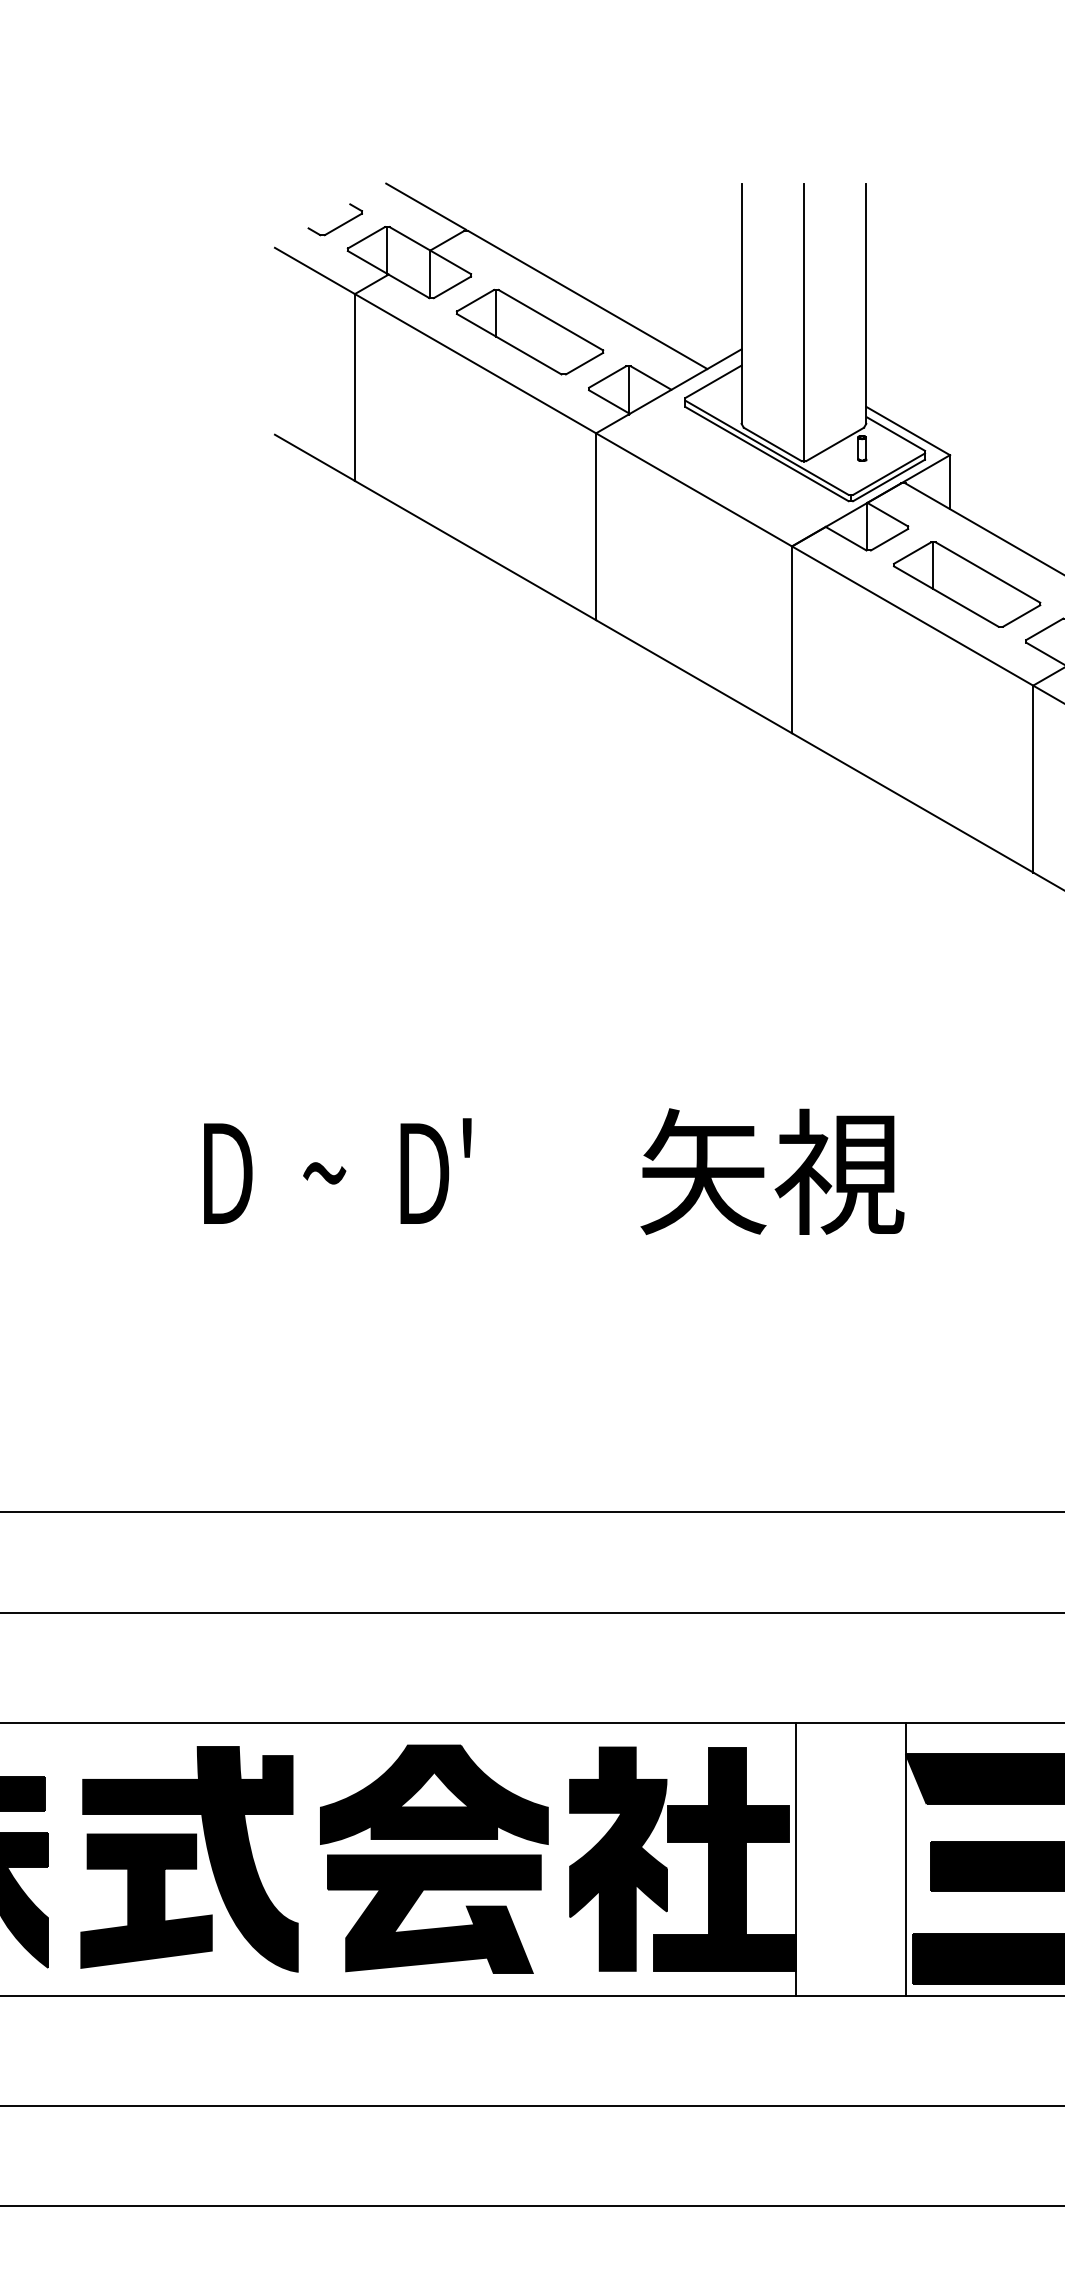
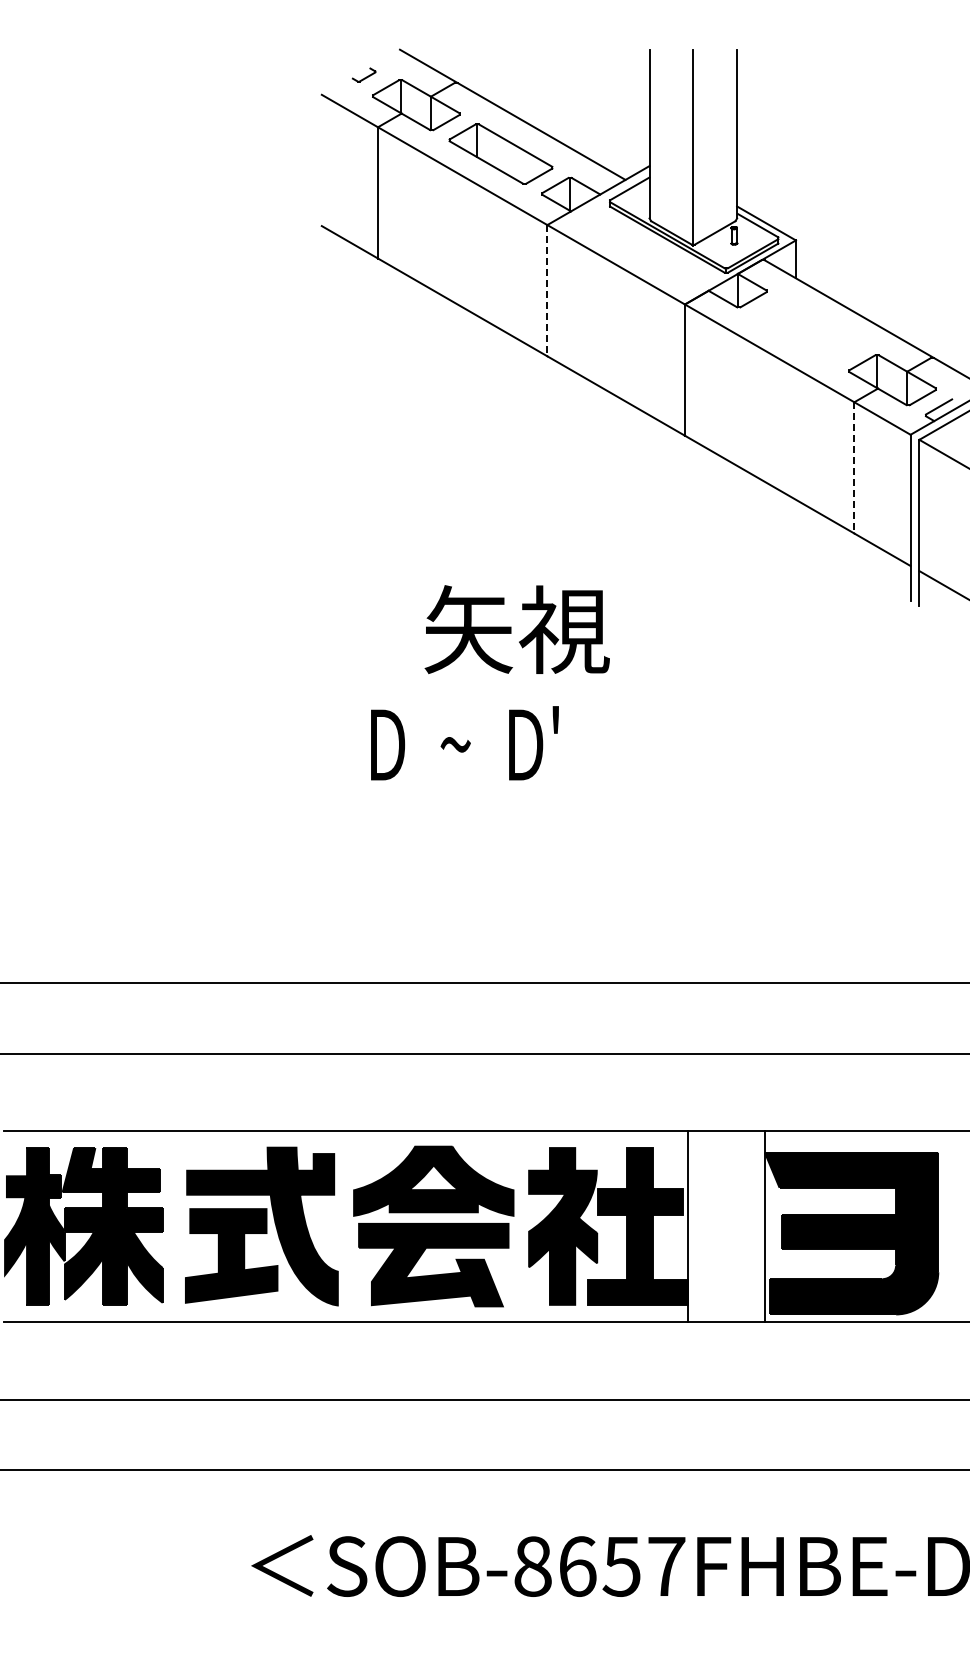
part: (334, 218) -> (363, 74), size x0.6
line: (596, 526) -> (547, 290), solid -> dashed
part: (966, 583) -> (807, 330), removed
line: (1033, 778) -> (854, 467), solid -> dashed
text: (337, 1171) -> (464, 743), moved
text: (771, 1171) -> (516, 629), moved

